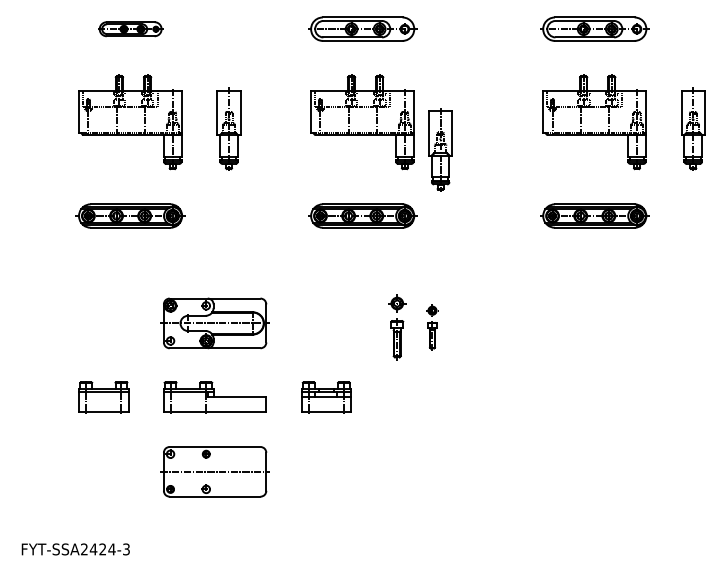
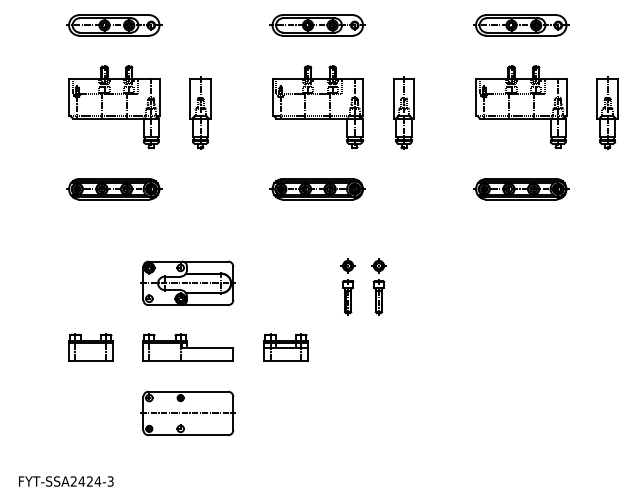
part: (130, 29) -> (114, 25), size x1.67
part: (439, 149) -> (403, 112), moved
part: (431, 326) -> (378, 286), size x1.43

